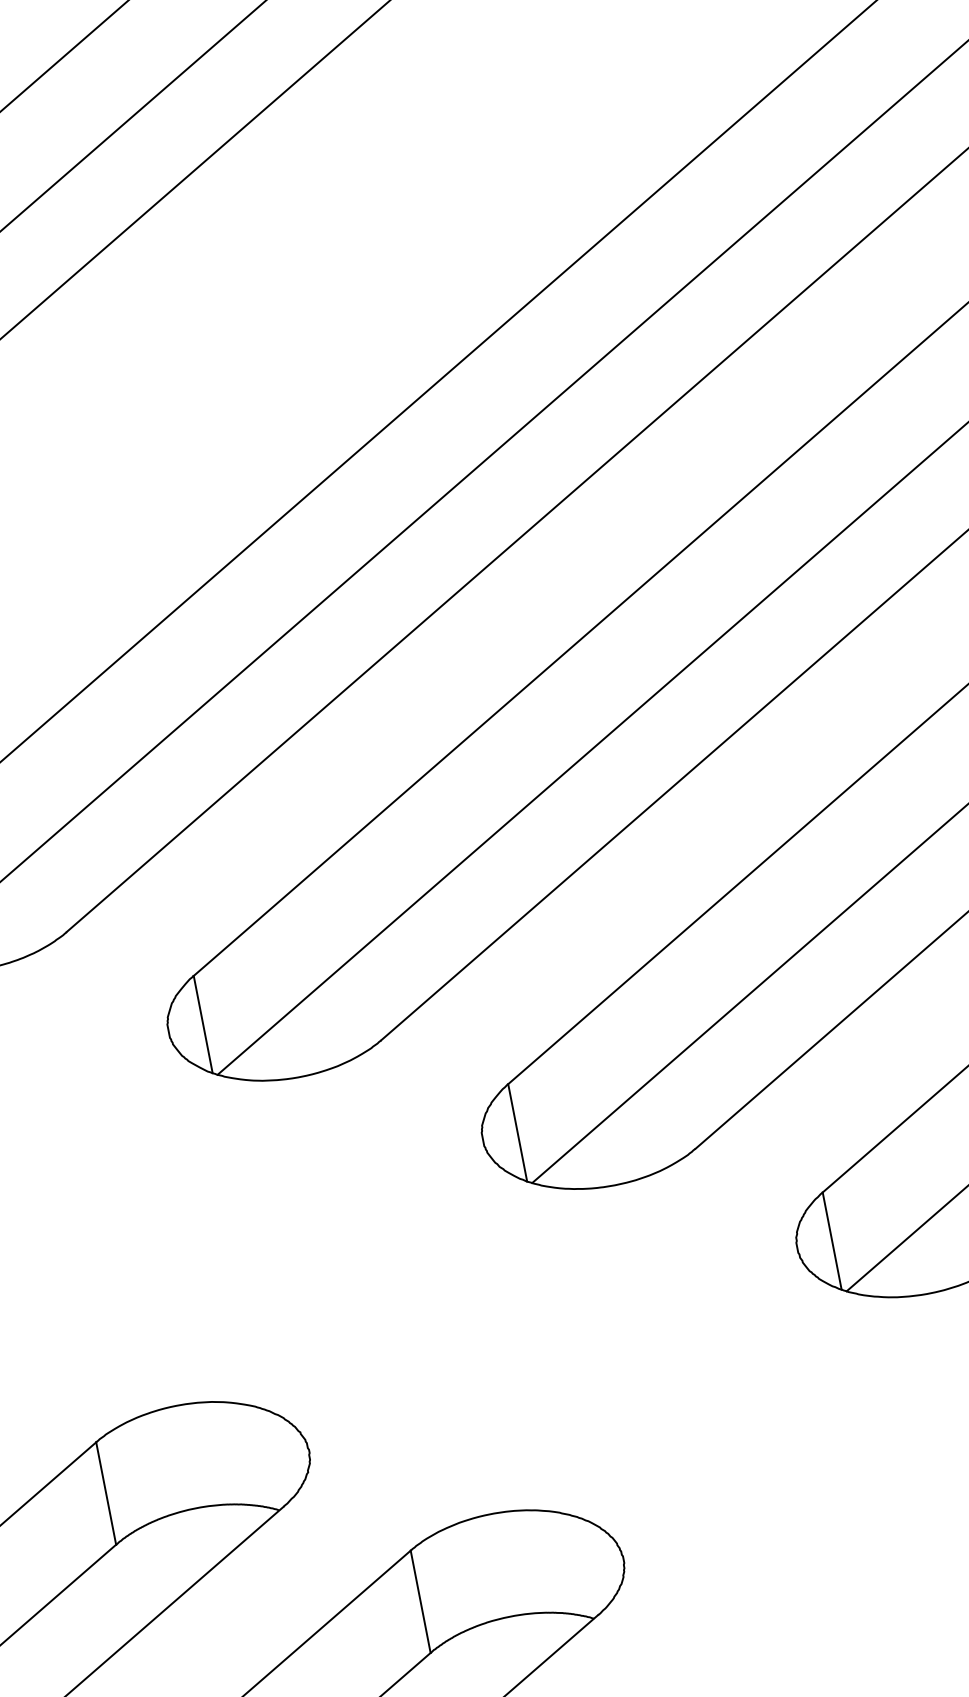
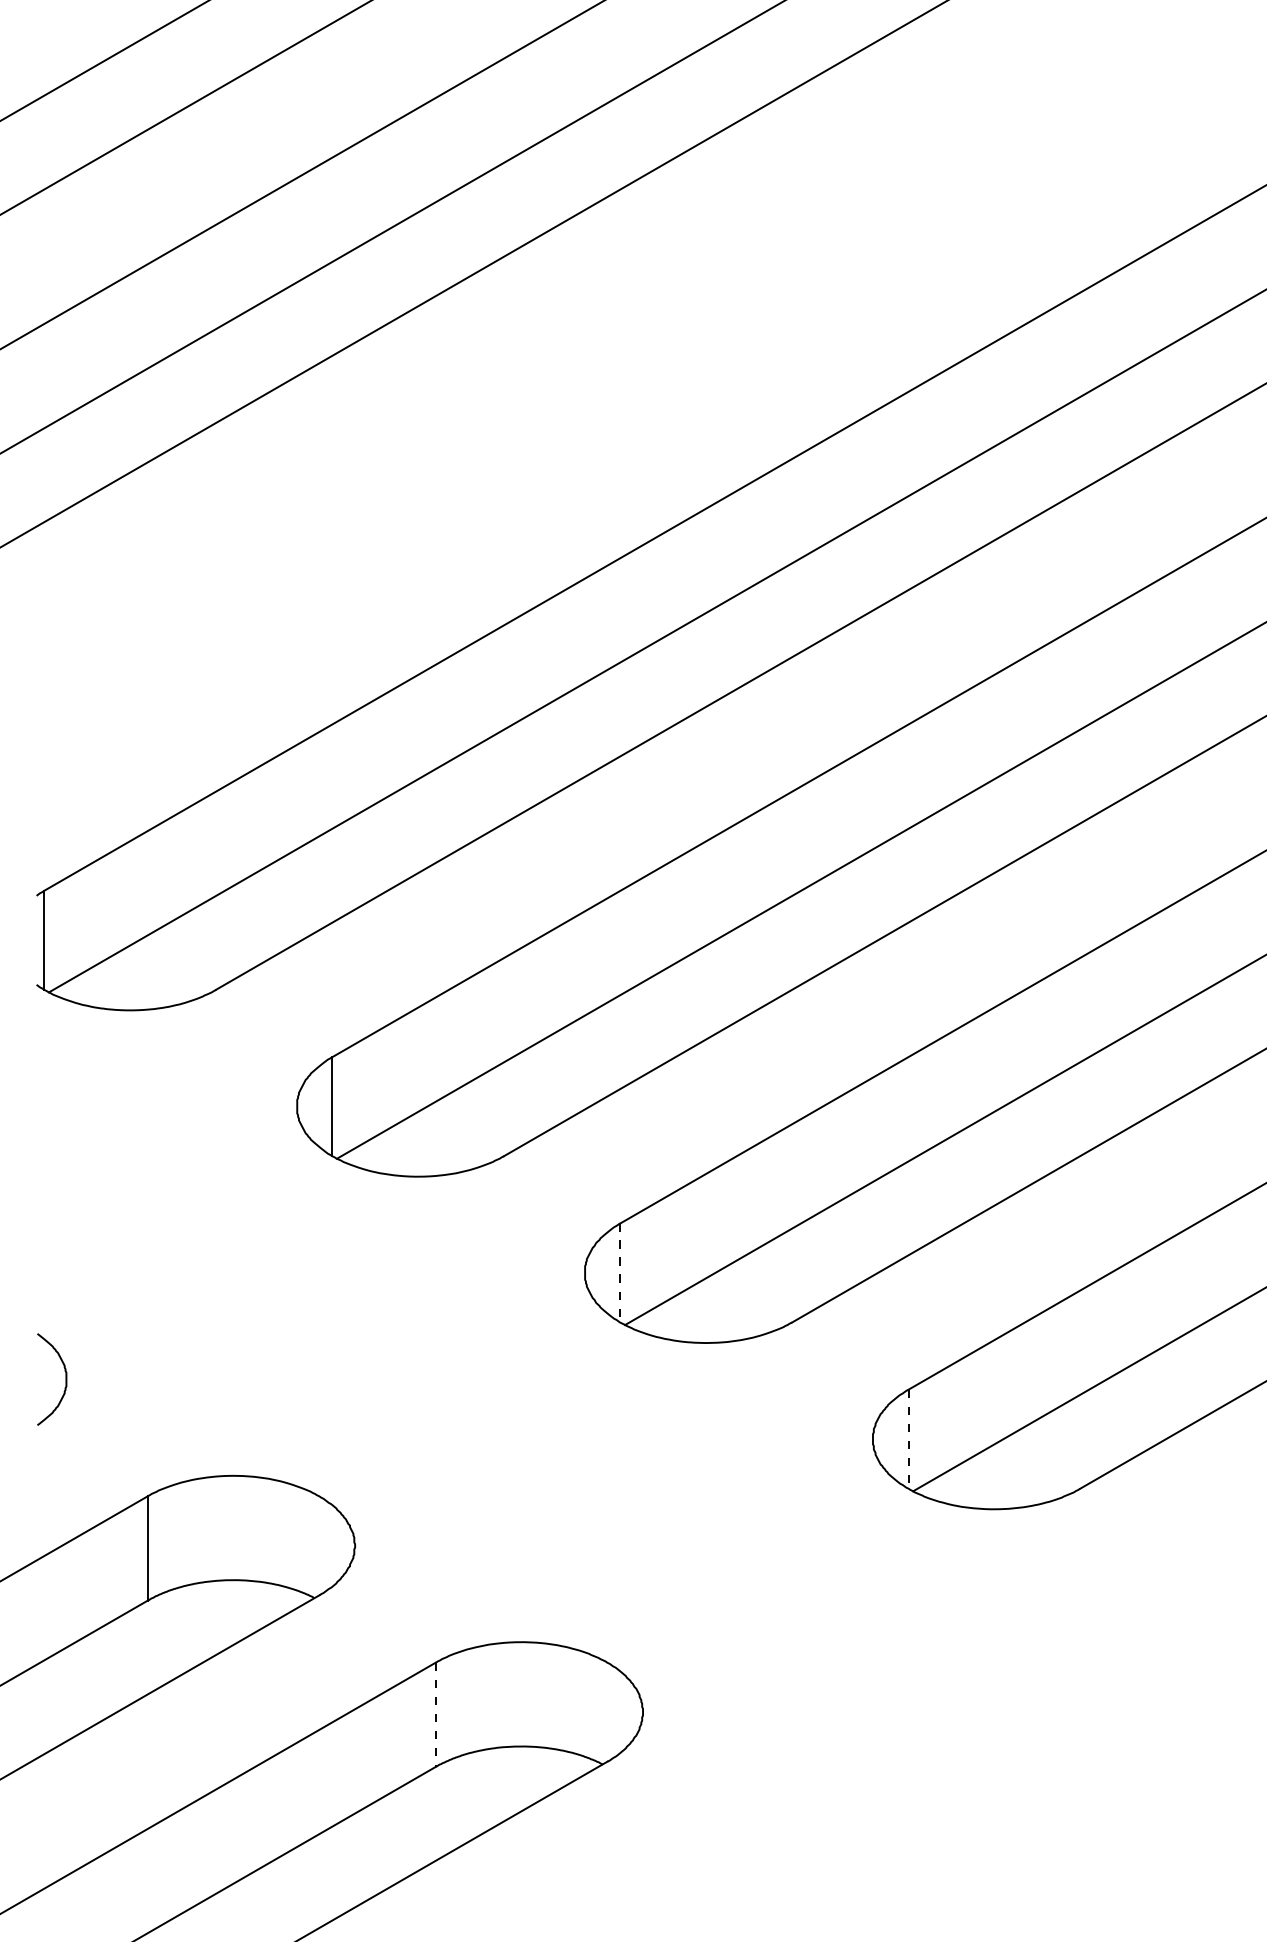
line: (517, 1132) -> (620, 1272), solid -> dashed
line: (832, 1241) -> (908, 1439), solid -> dashed
line: (420, 1602) -> (435, 1715), solid -> dashed

